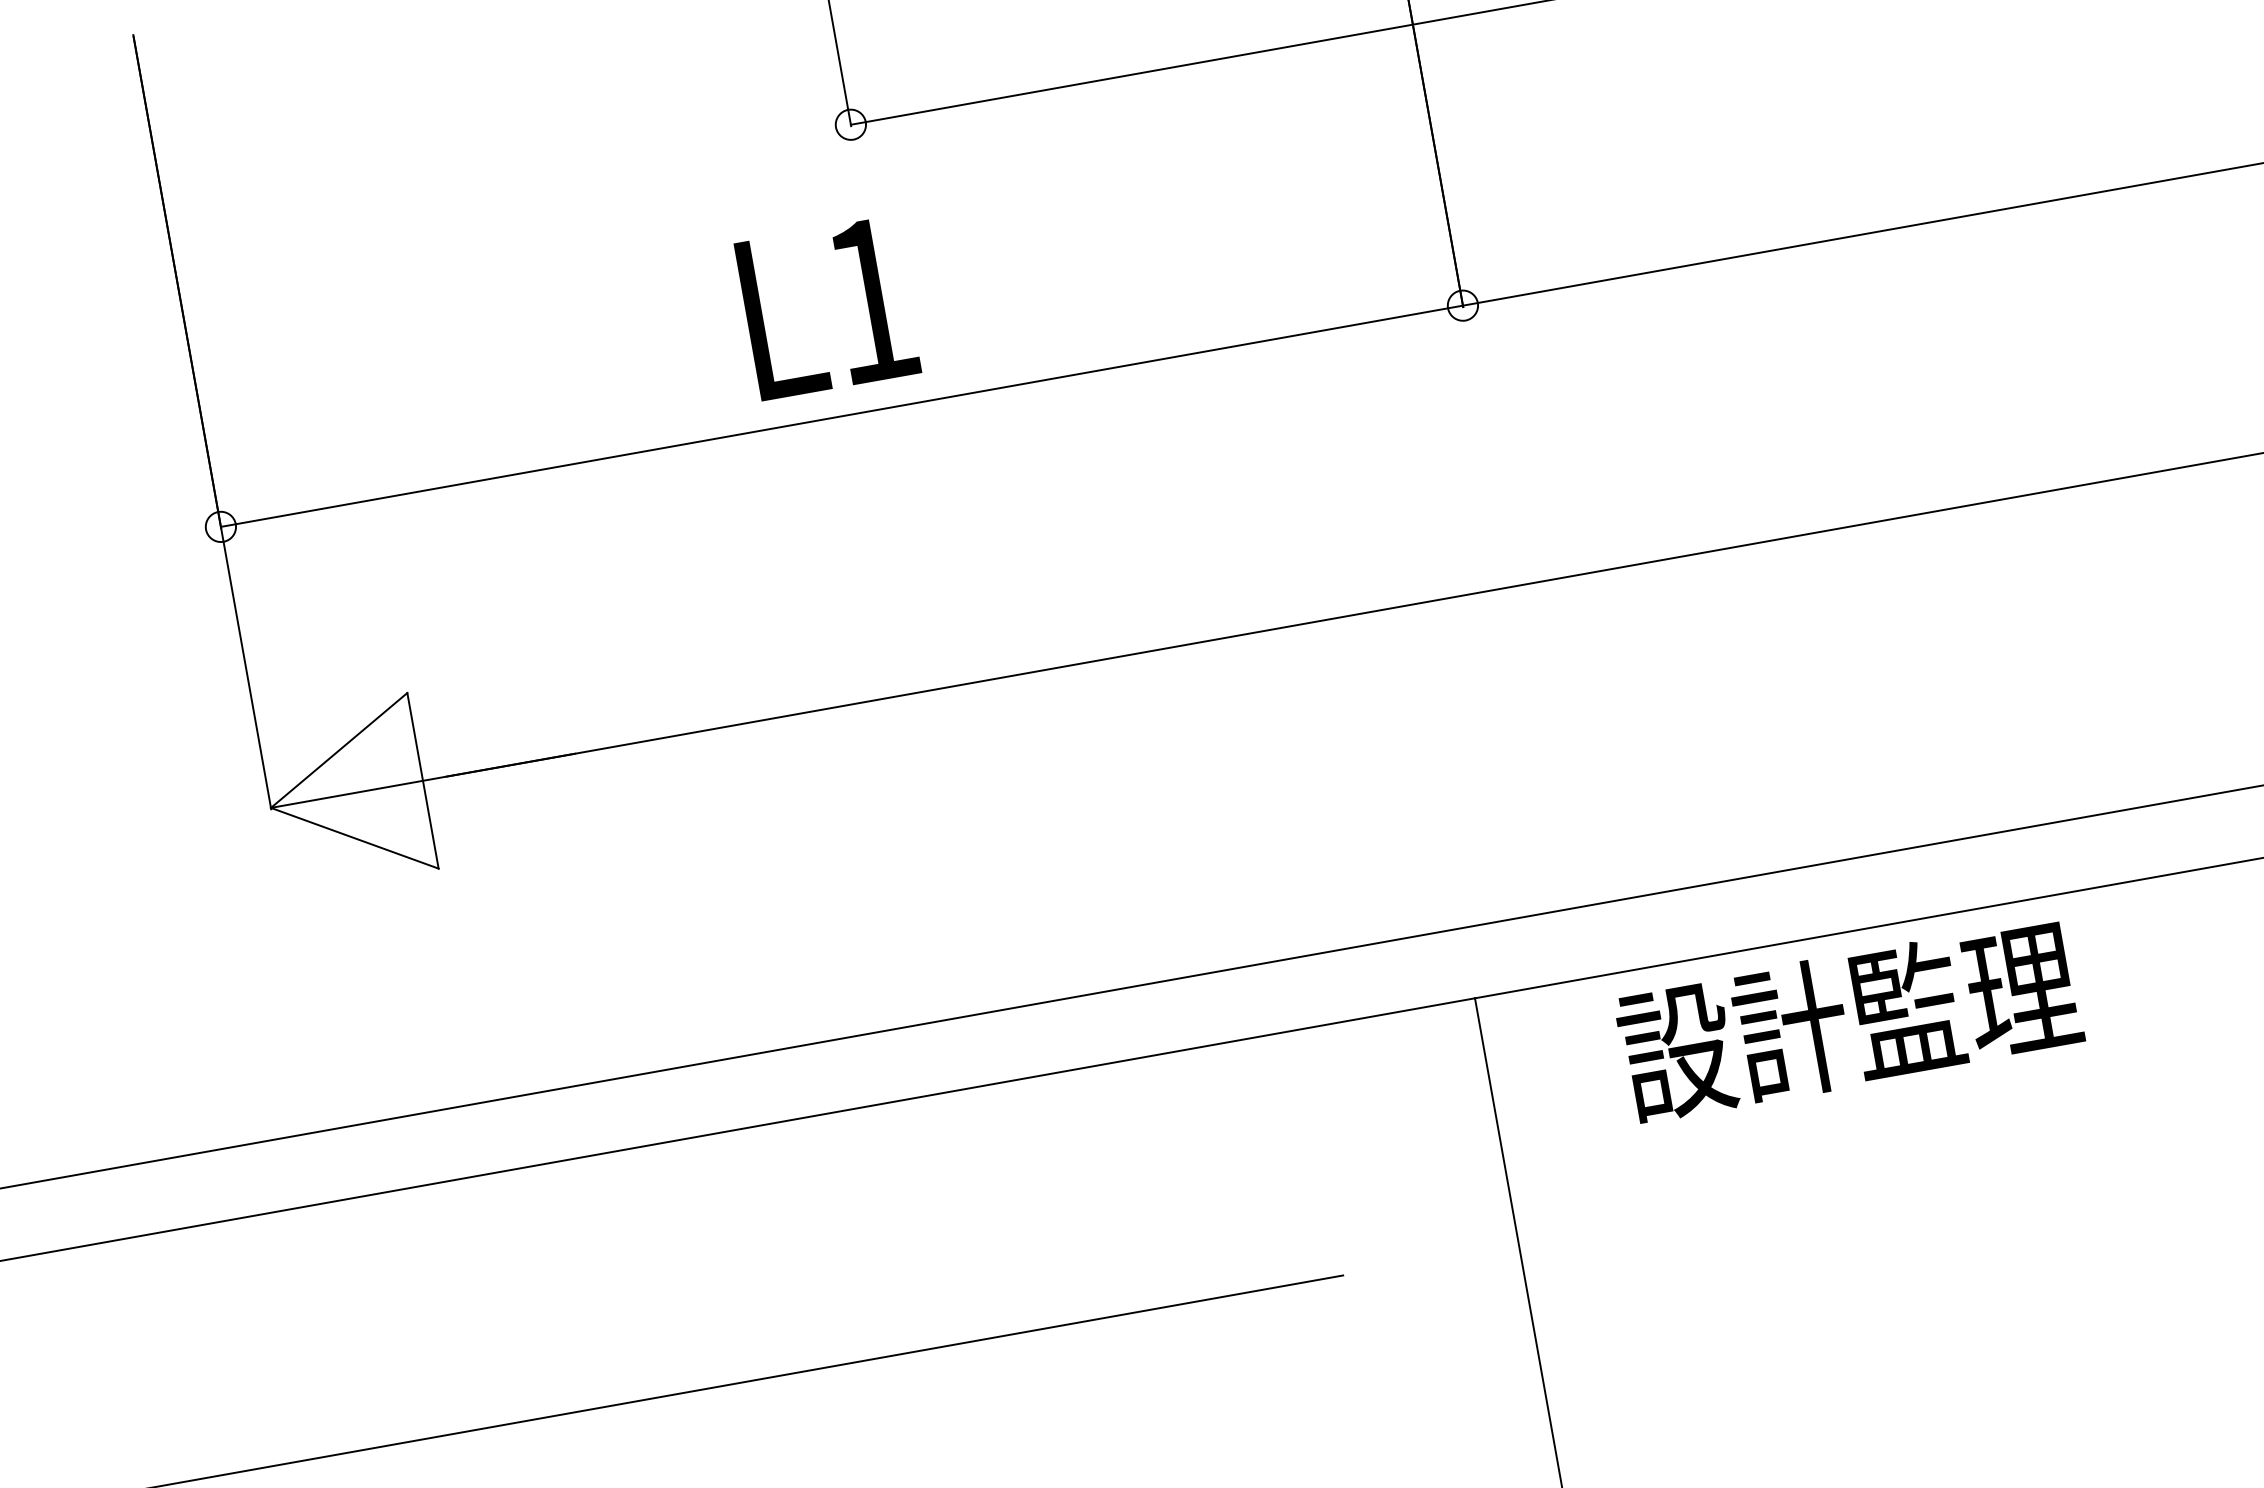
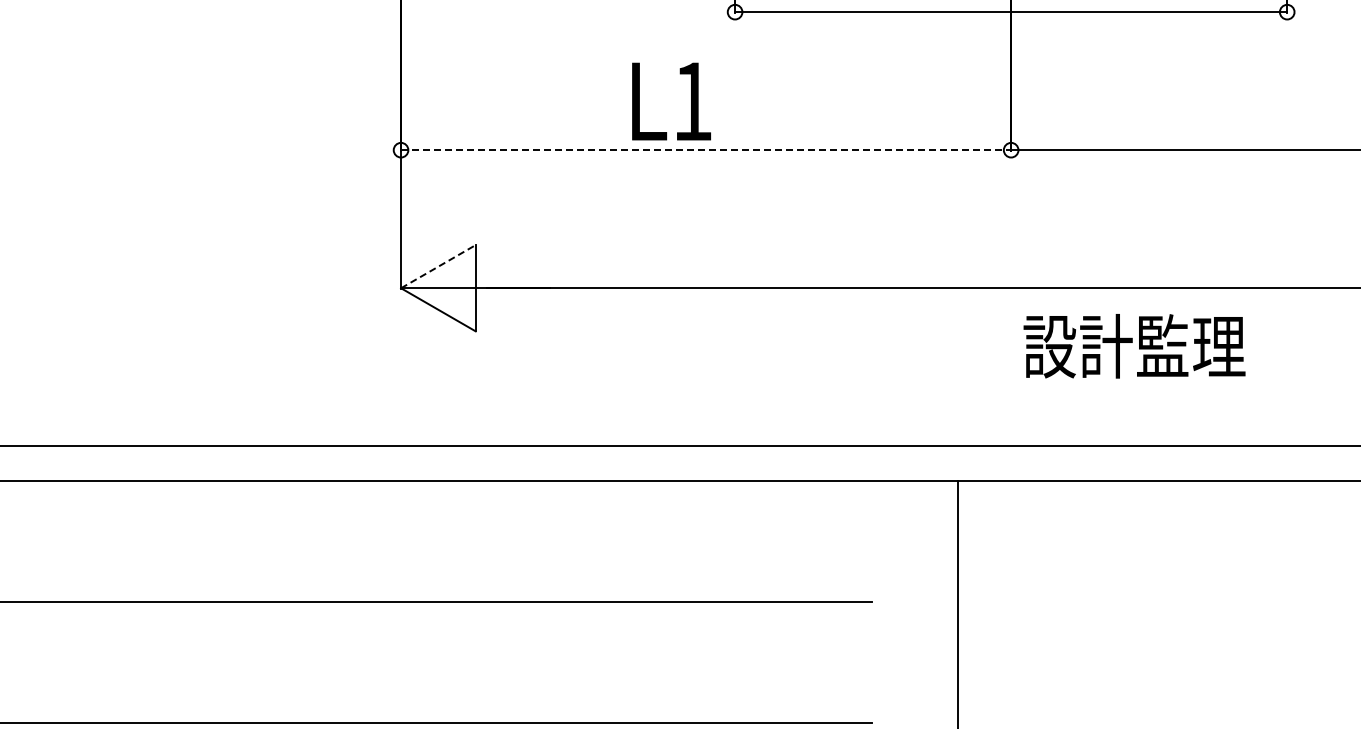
text: (827, 308) -> (671, 101), moved
line: (842, 416) -> (706, 150), solid -> dashed
line: (339, 750) -> (438, 266), solid -> dashed
text: (1849, 1020) -> (1134, 346), moved

